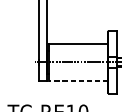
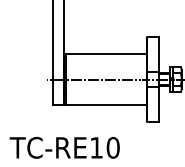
line: (77, 80) -> (105, 104), dashed -> solid

